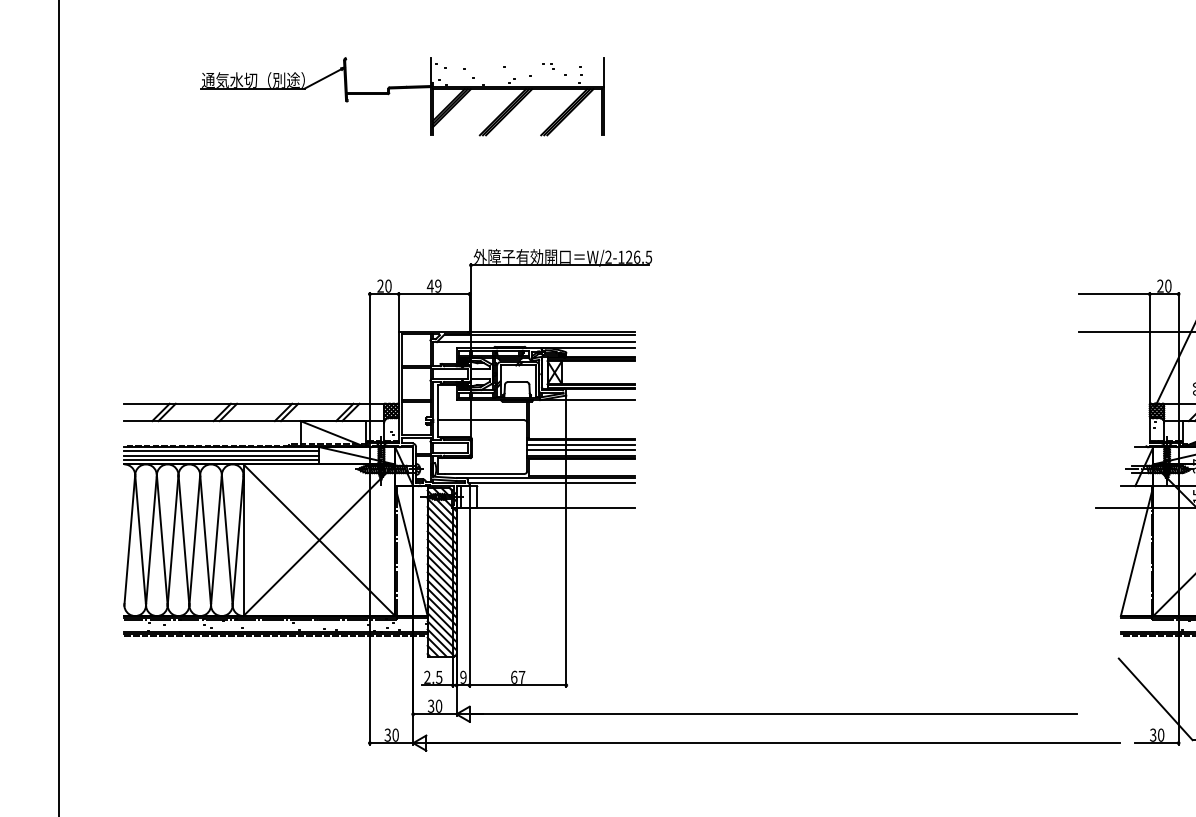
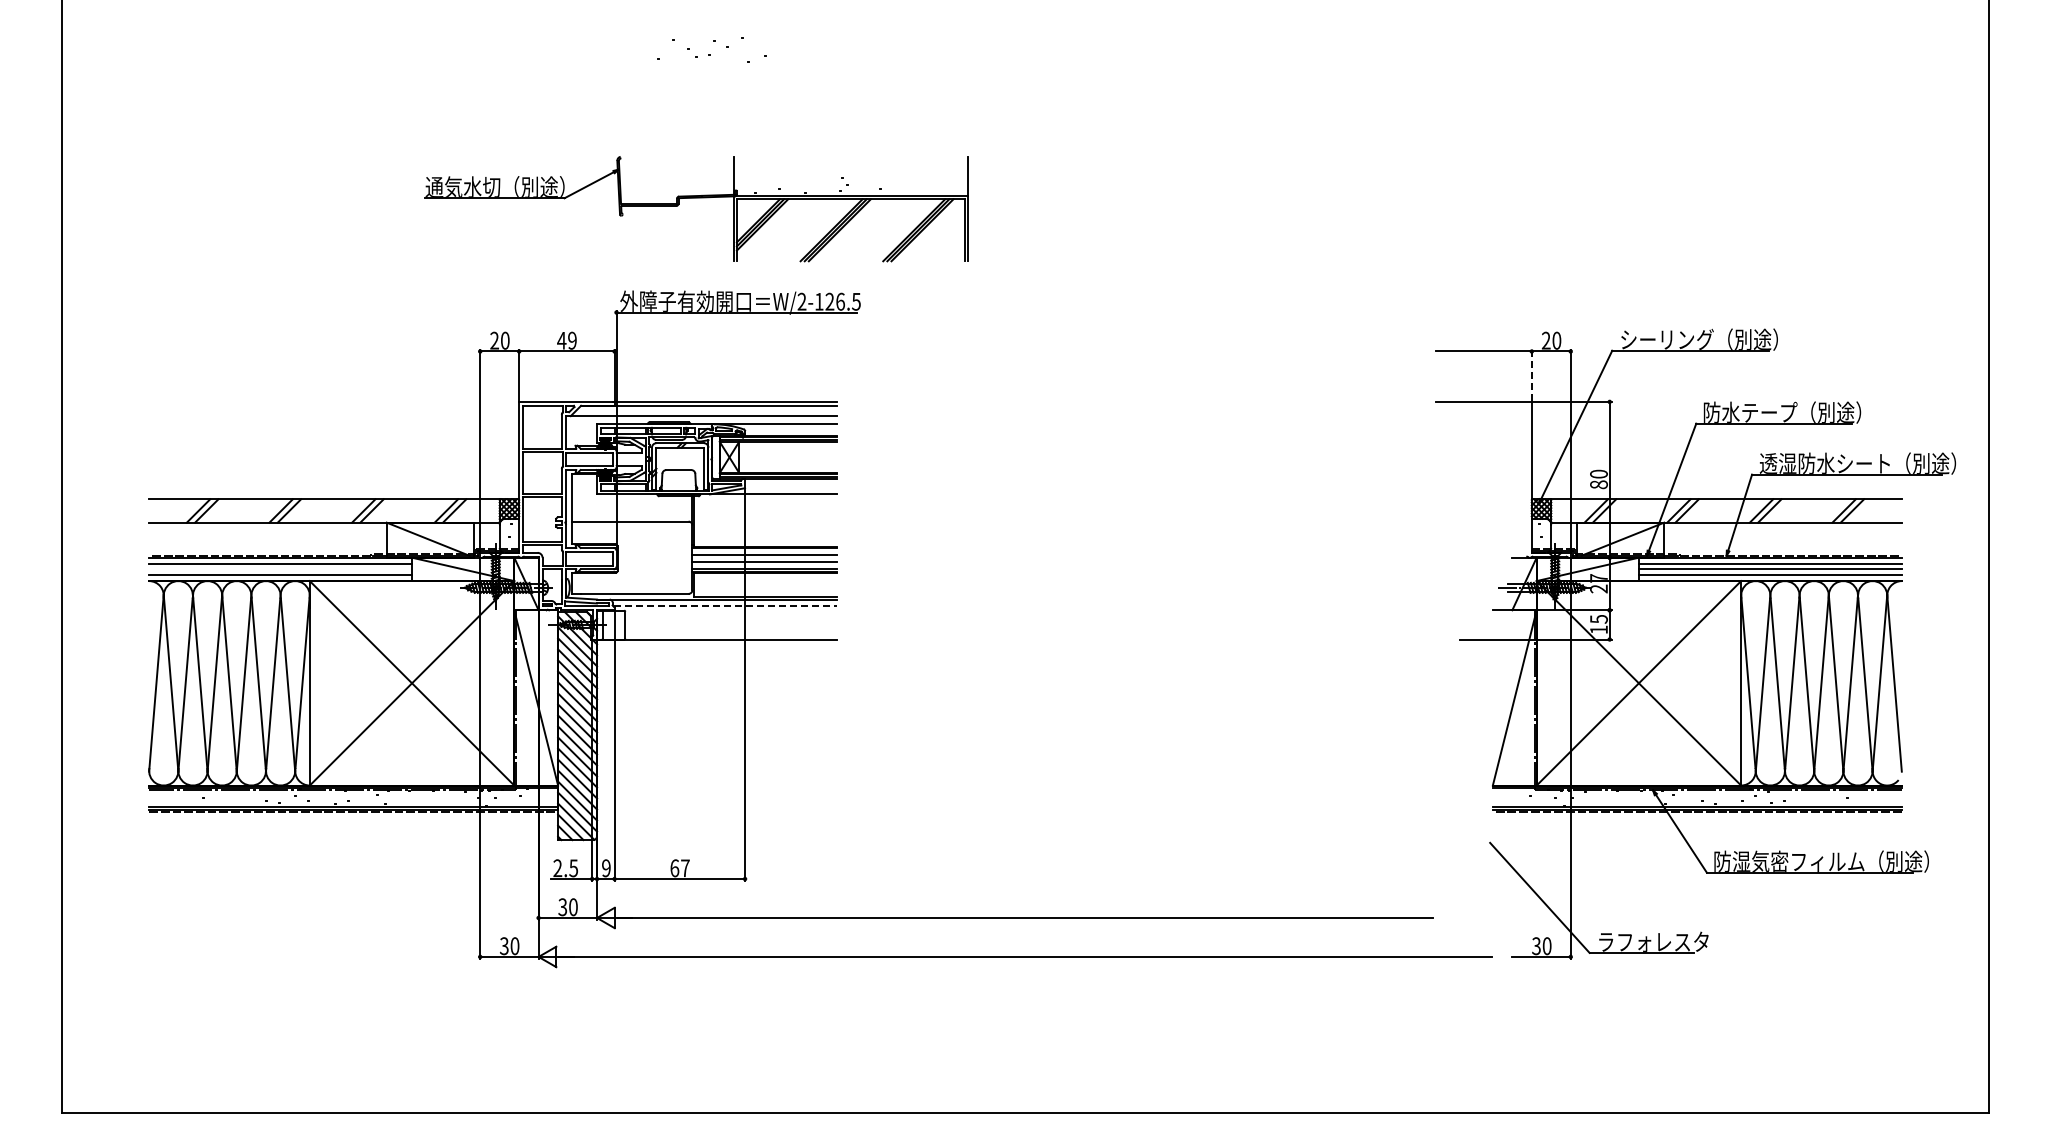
part: (402, 88) -> (696, 198), moved
line: (1149, 311) -> (1531, 375), solid -> dashed
line: (221, 455) -> (280, 569), removed
line: (551, 483) -> (725, 606), solid -> dashed

